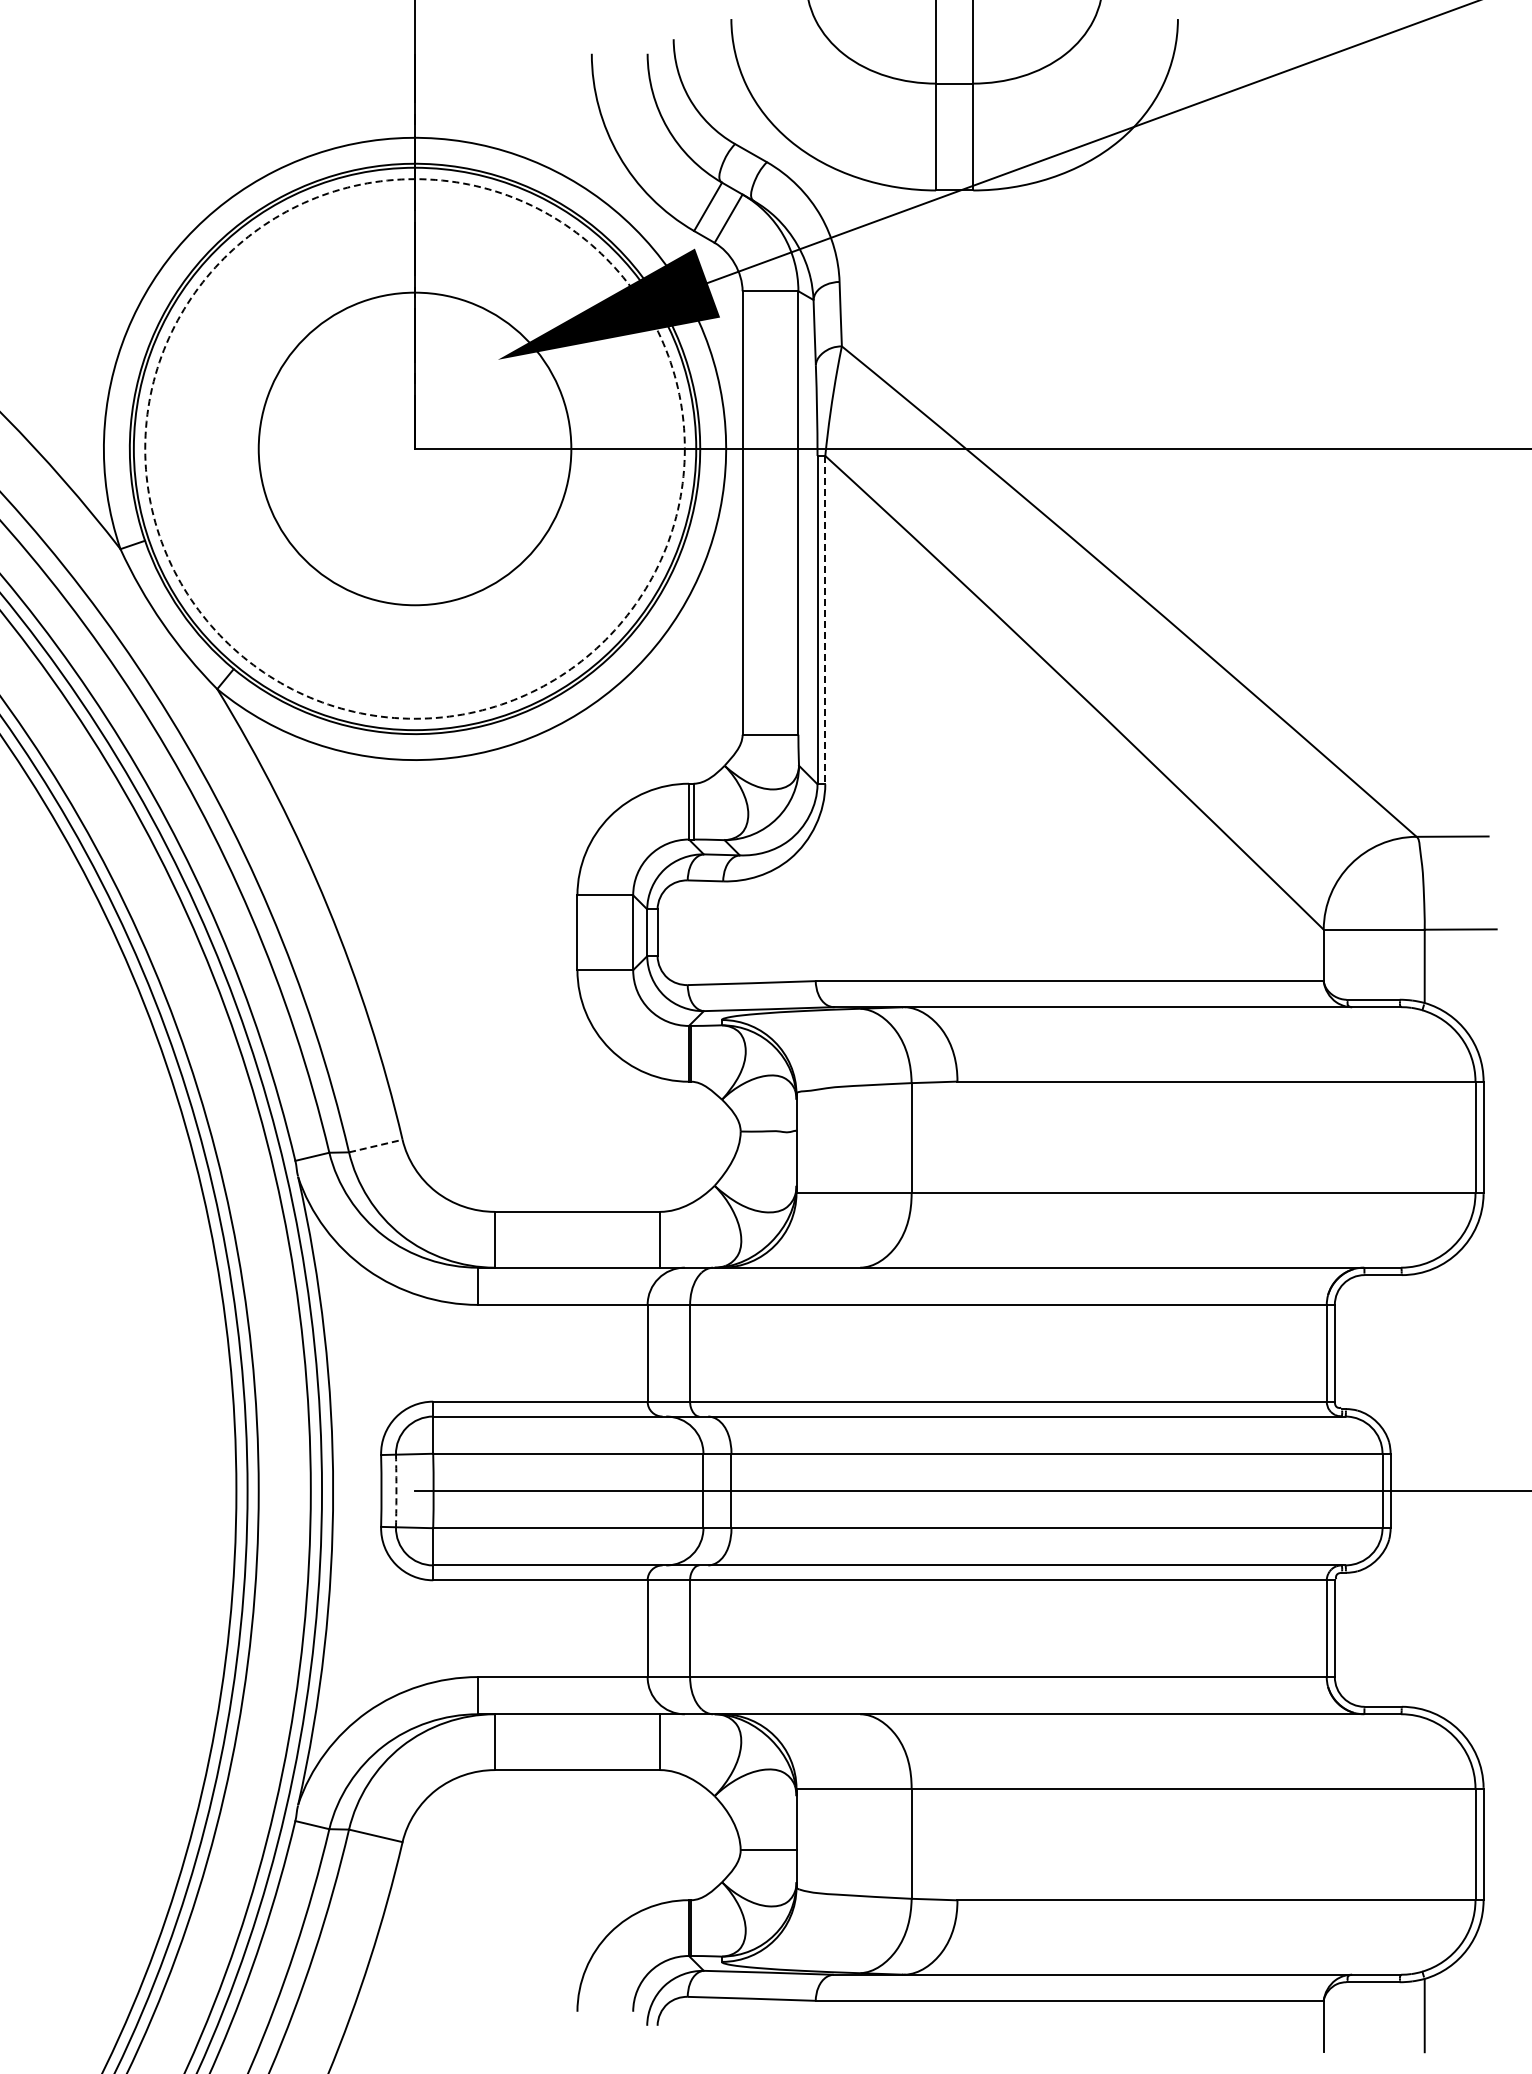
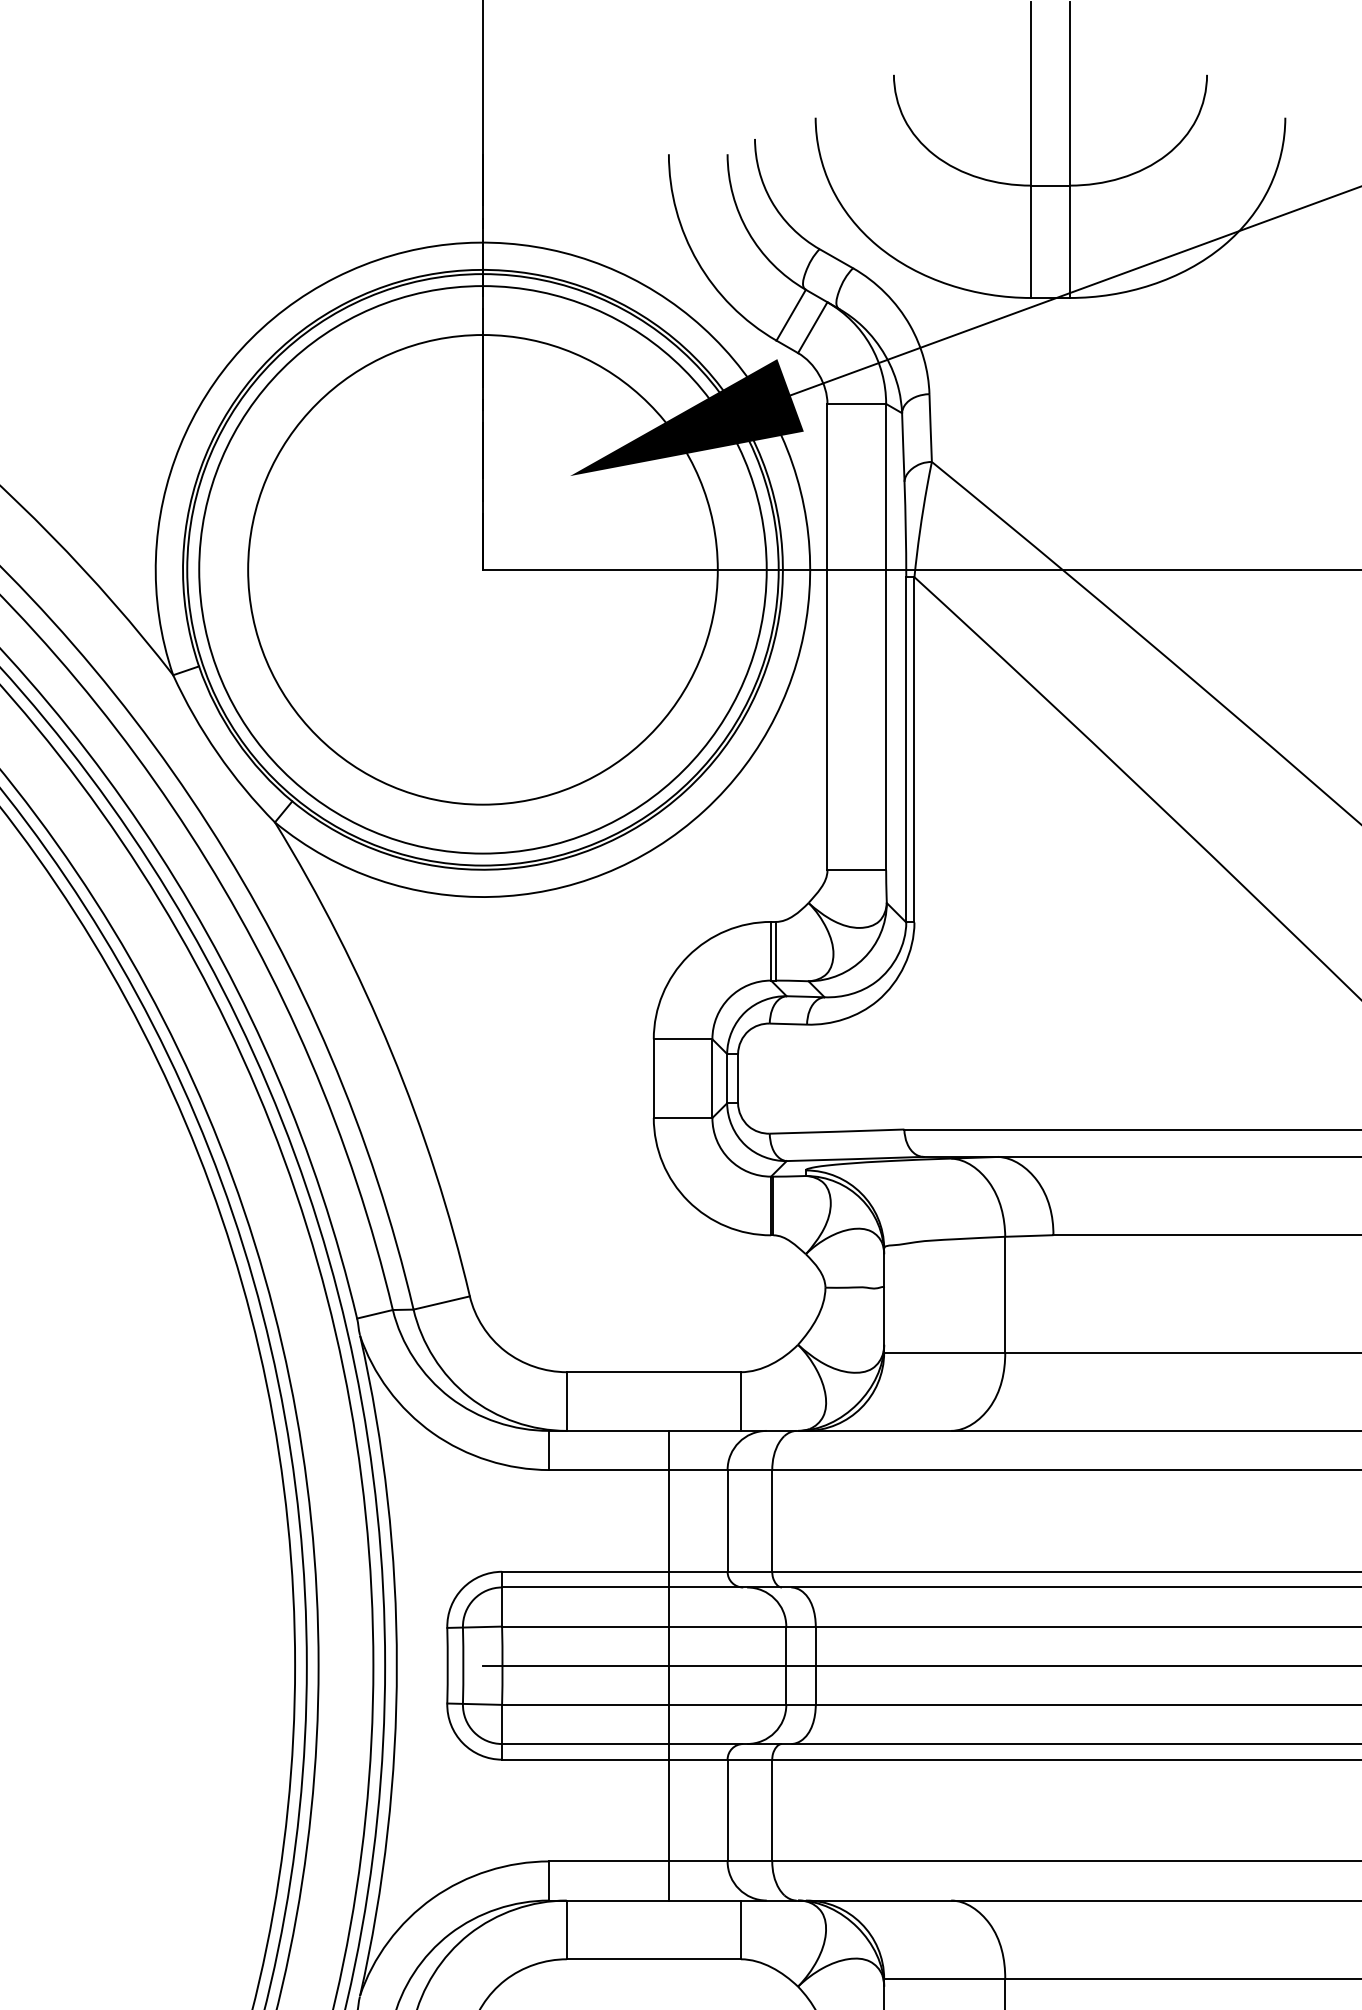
circle: (414, 448) -> (482, 569), dashed -> solid
circle: (414, 448) -> (482, 569), size x1.43
line: (825, 620) -> (914, 750), dashed -> solid
line: (376, 1145) -> (442, 1302), dashed -> solid
arc: (396, 1490) -> (463, 1665), dashed -> solid
line: (591, 1490) -> (668, 1665), added

